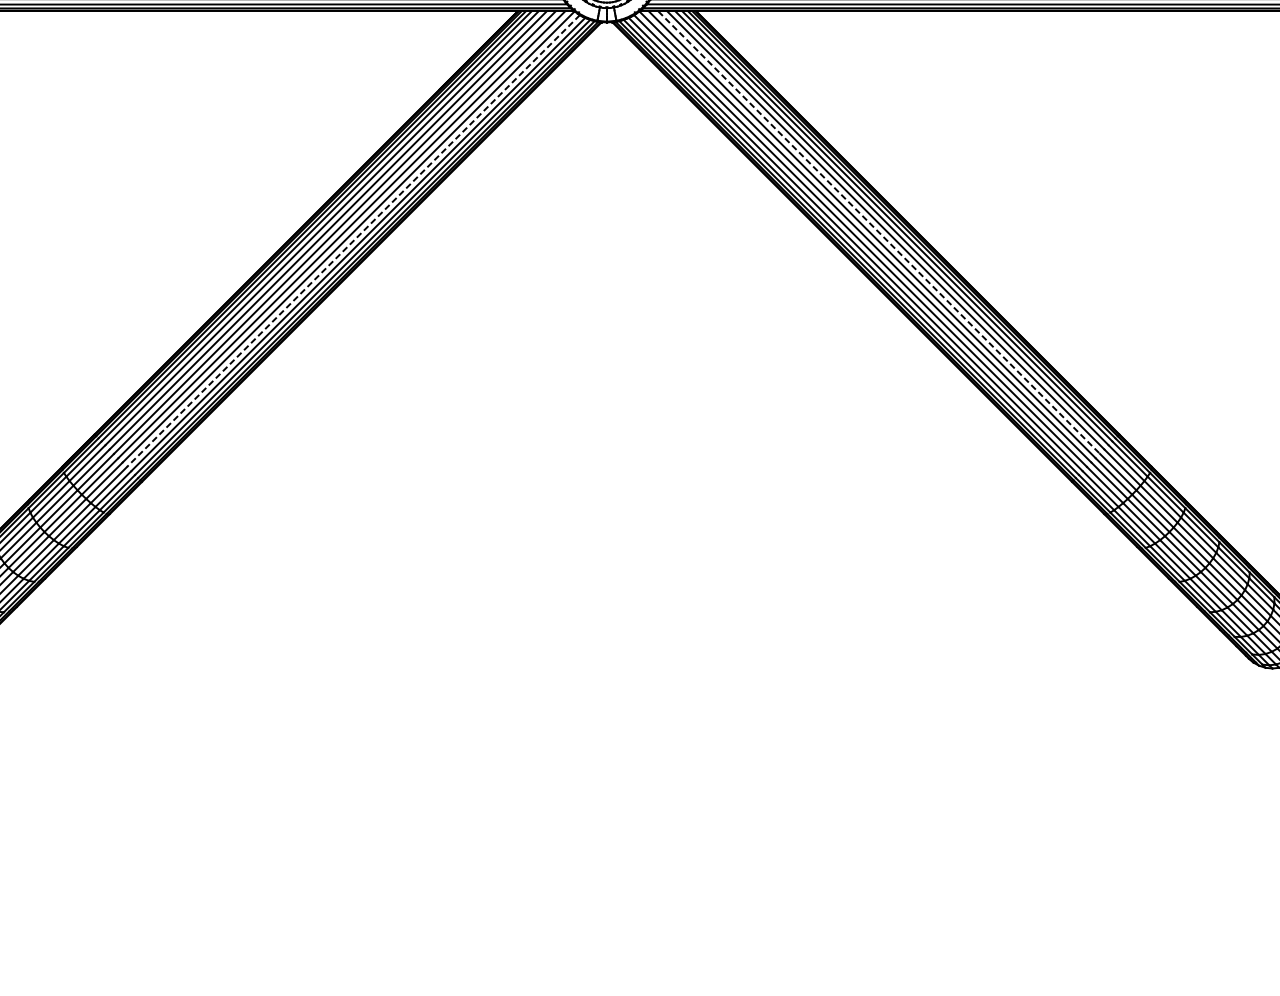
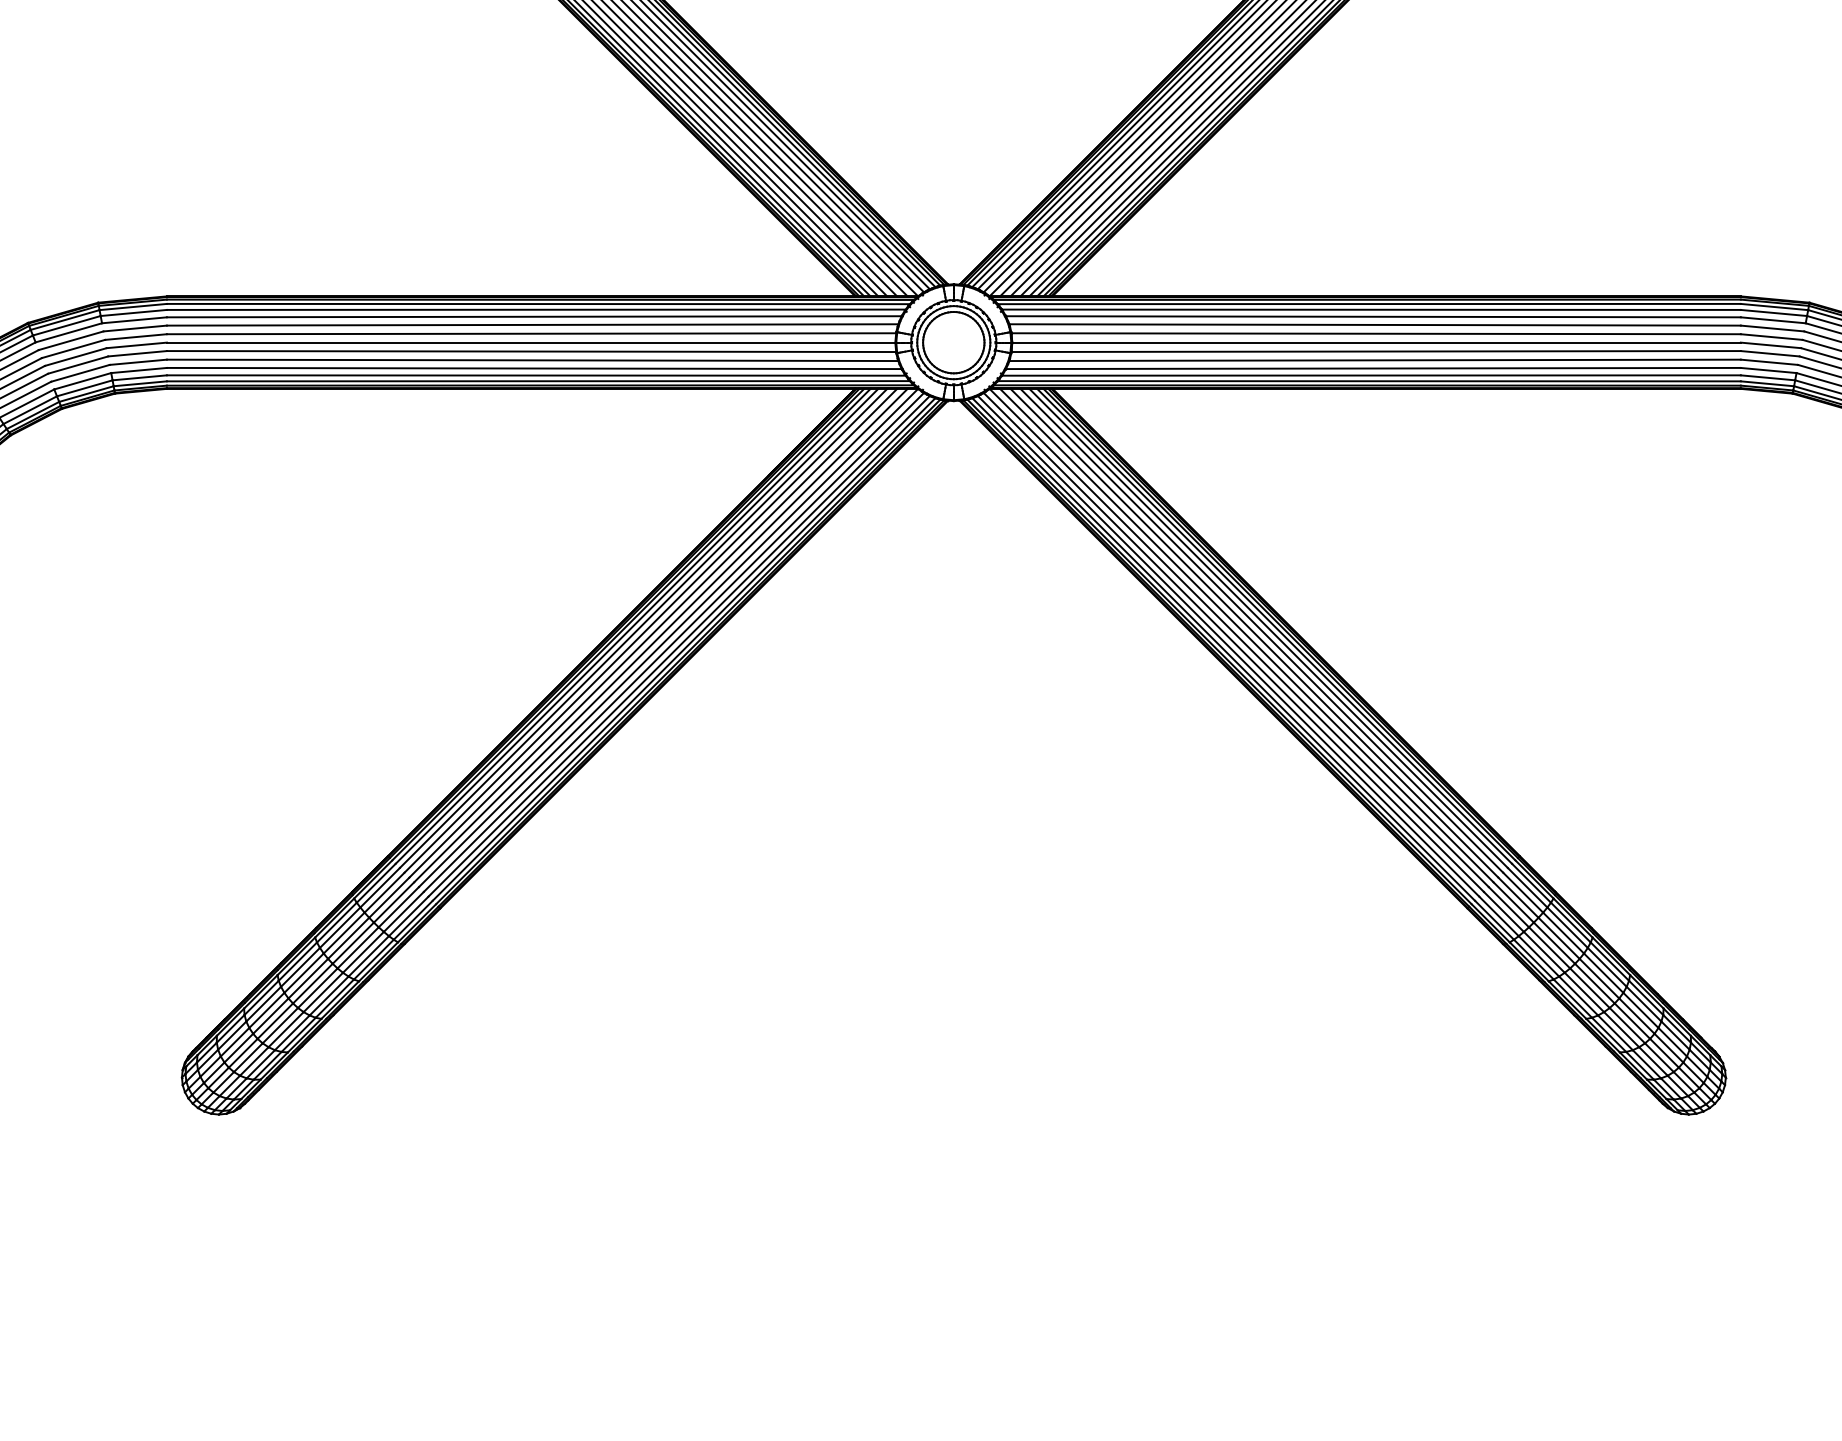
line: (879, 232) -> (1254, 633), dashed -> solid
line: (353, 241) -> (673, 642), dashed -> solid

